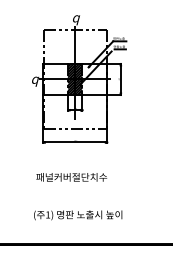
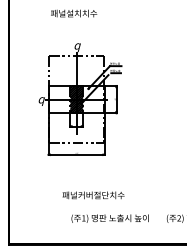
text: (71, 177) -> (93, 195), moved
text: (77, 215) -> (109, 218), moved

